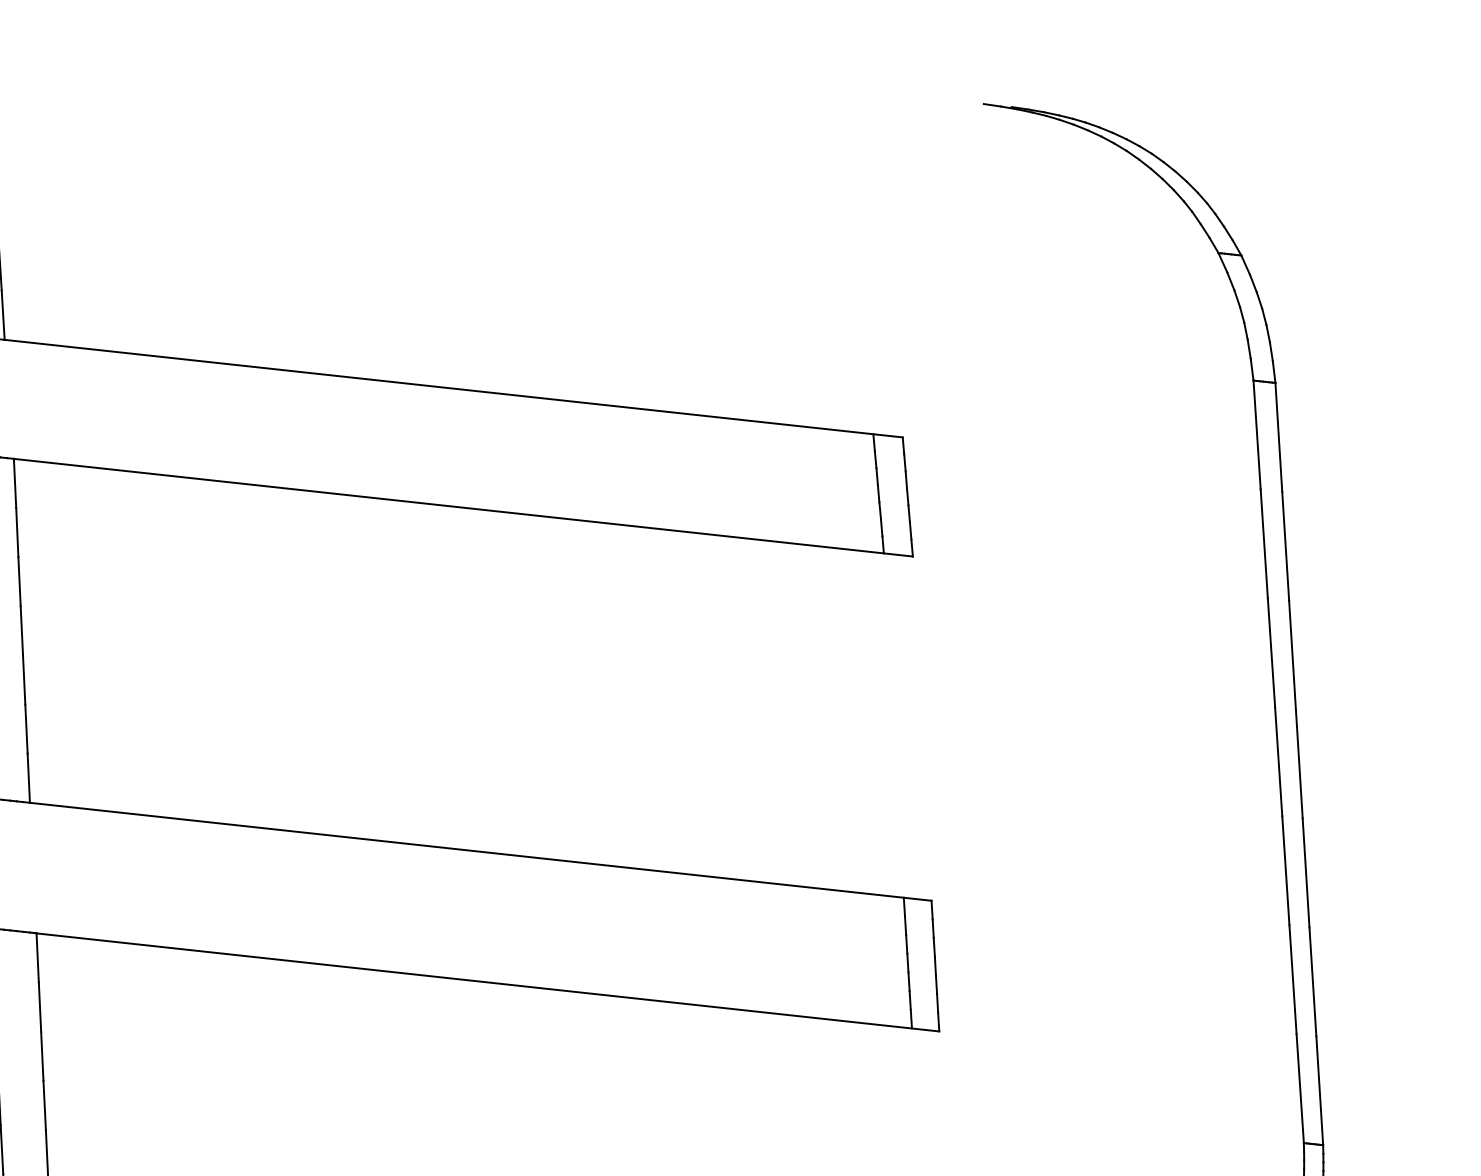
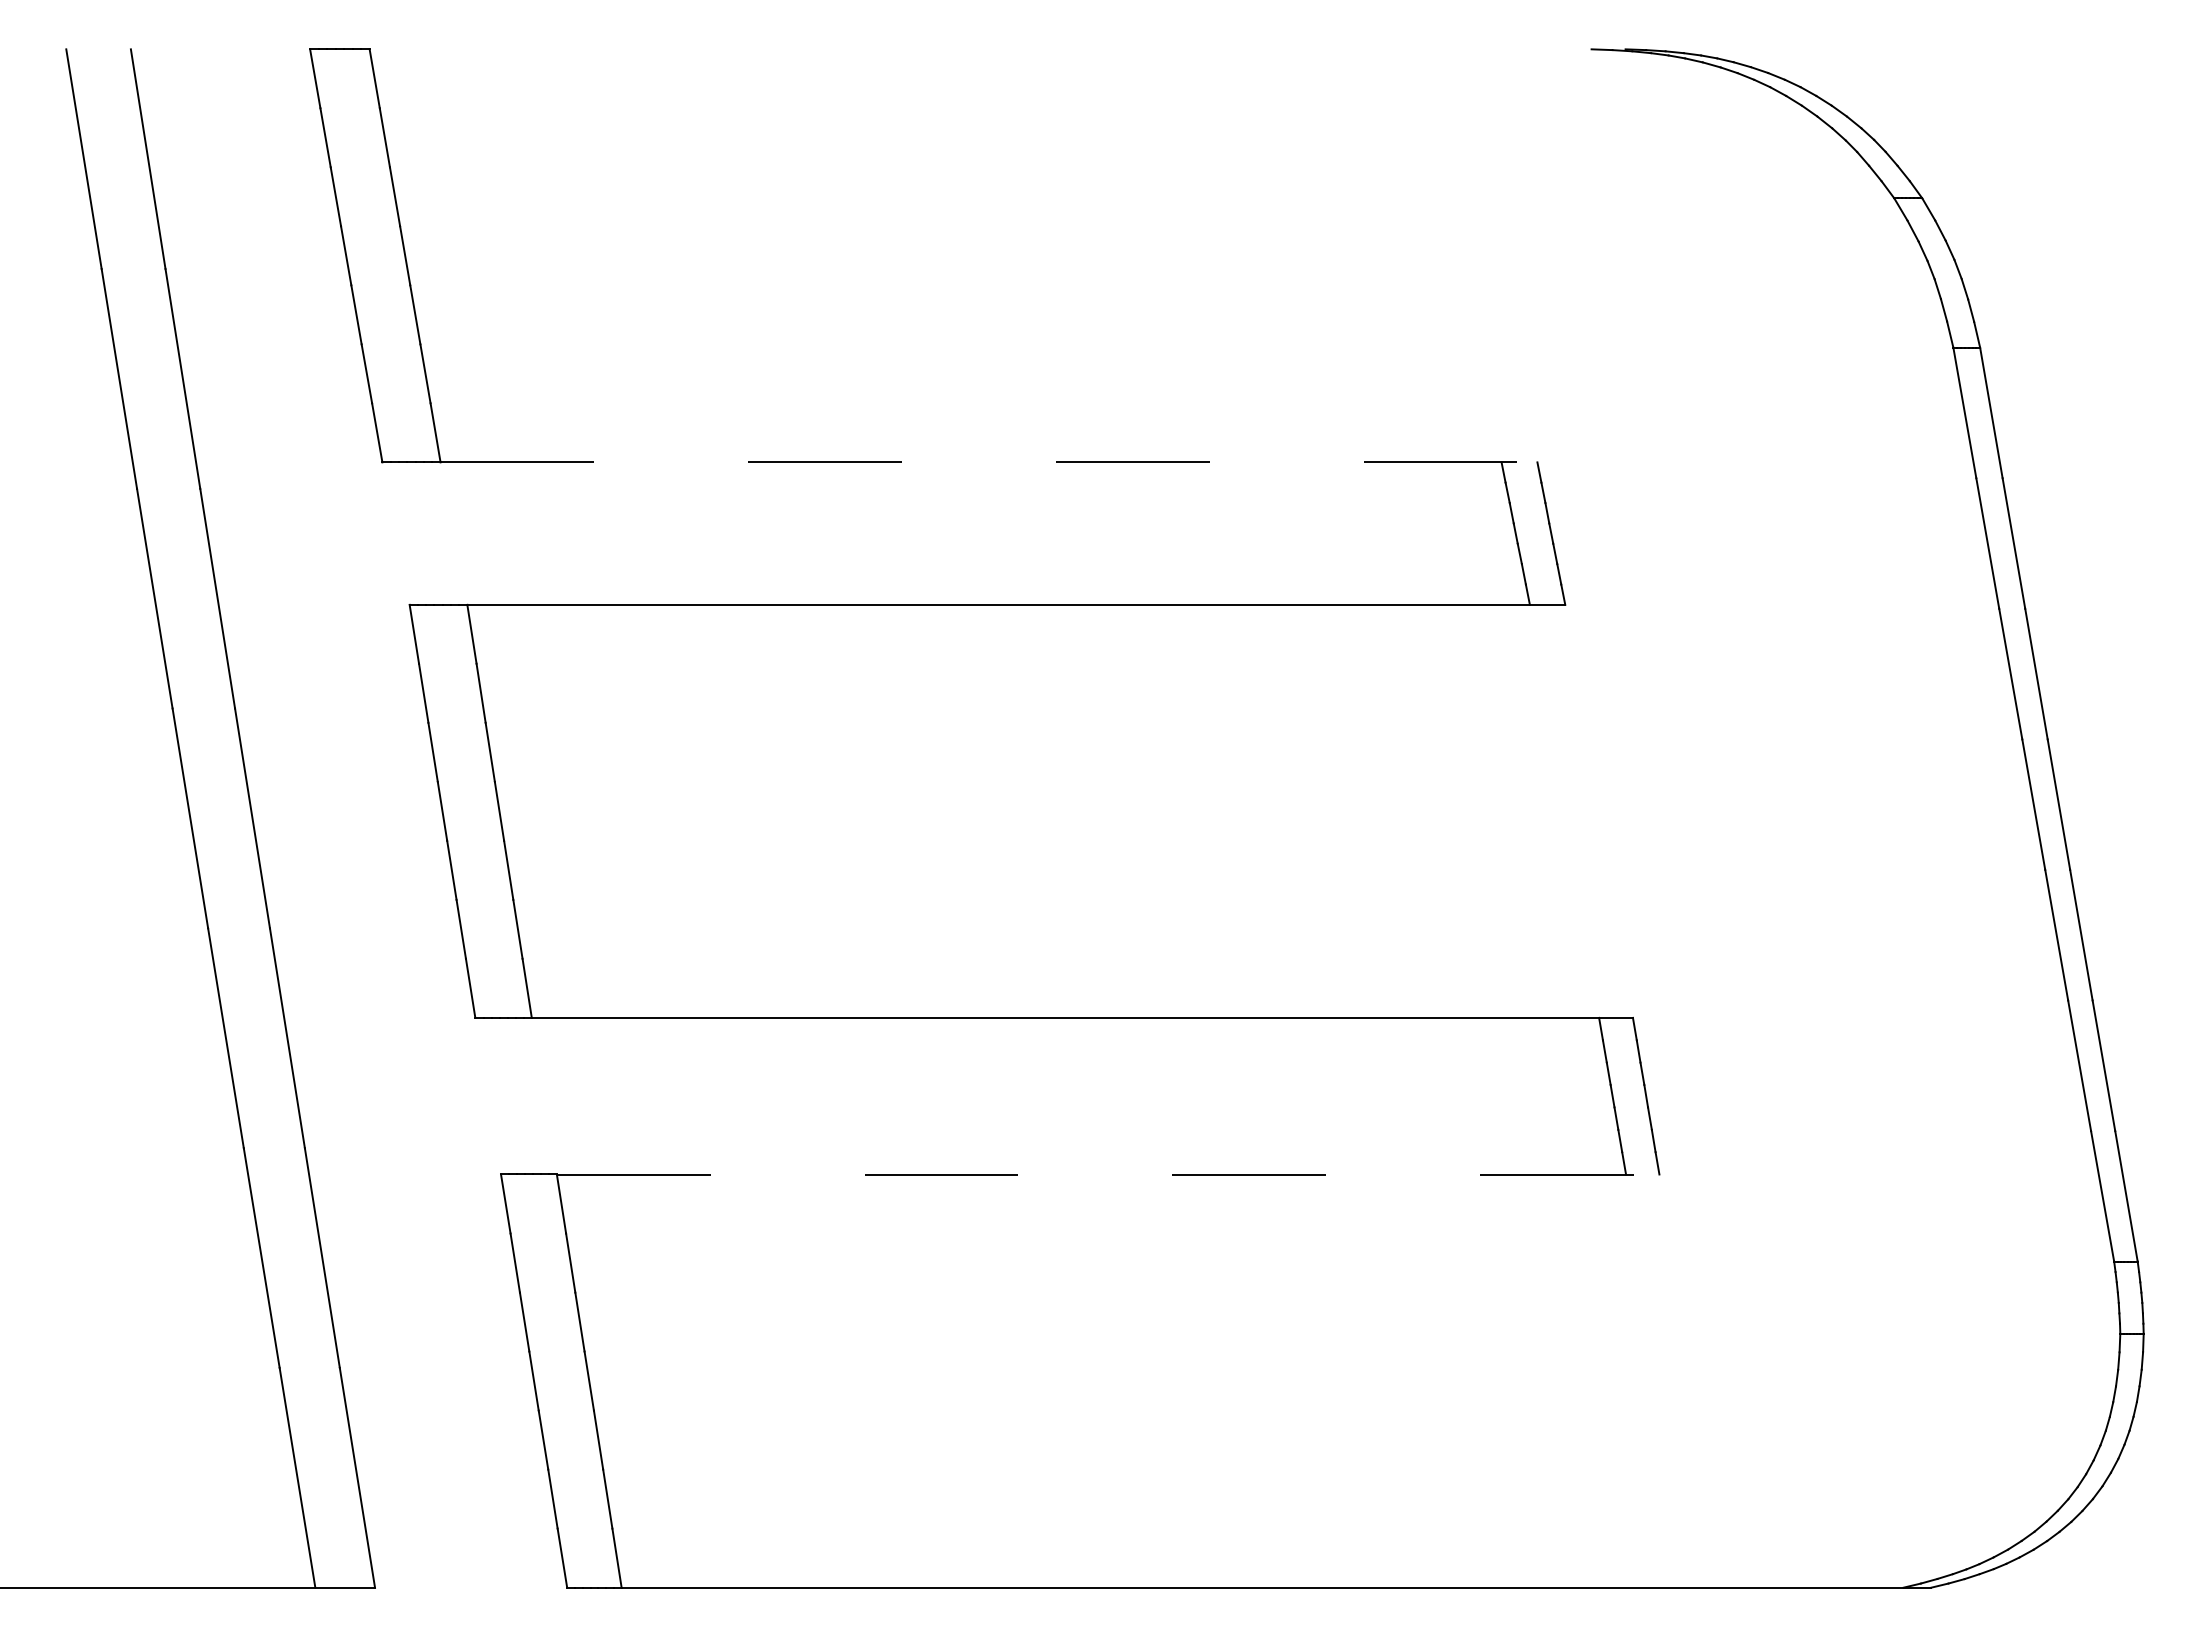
line: (454, 388) -> (989, 462), solid -> dashed
line: (488, 982) -> (1108, 1174), solid -> dashed

